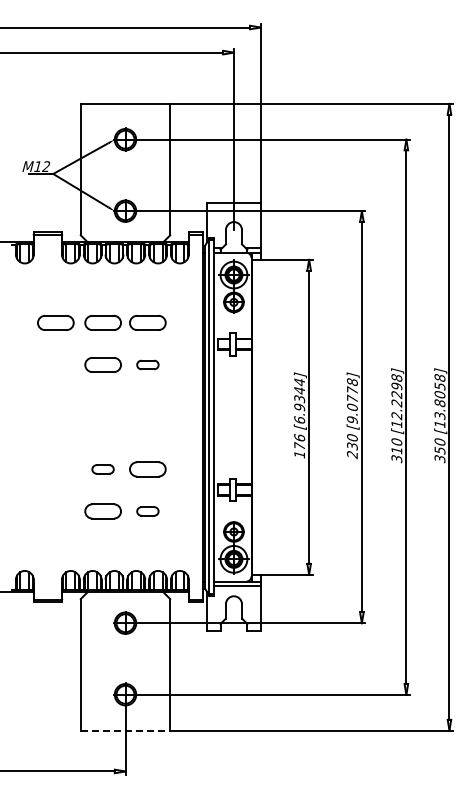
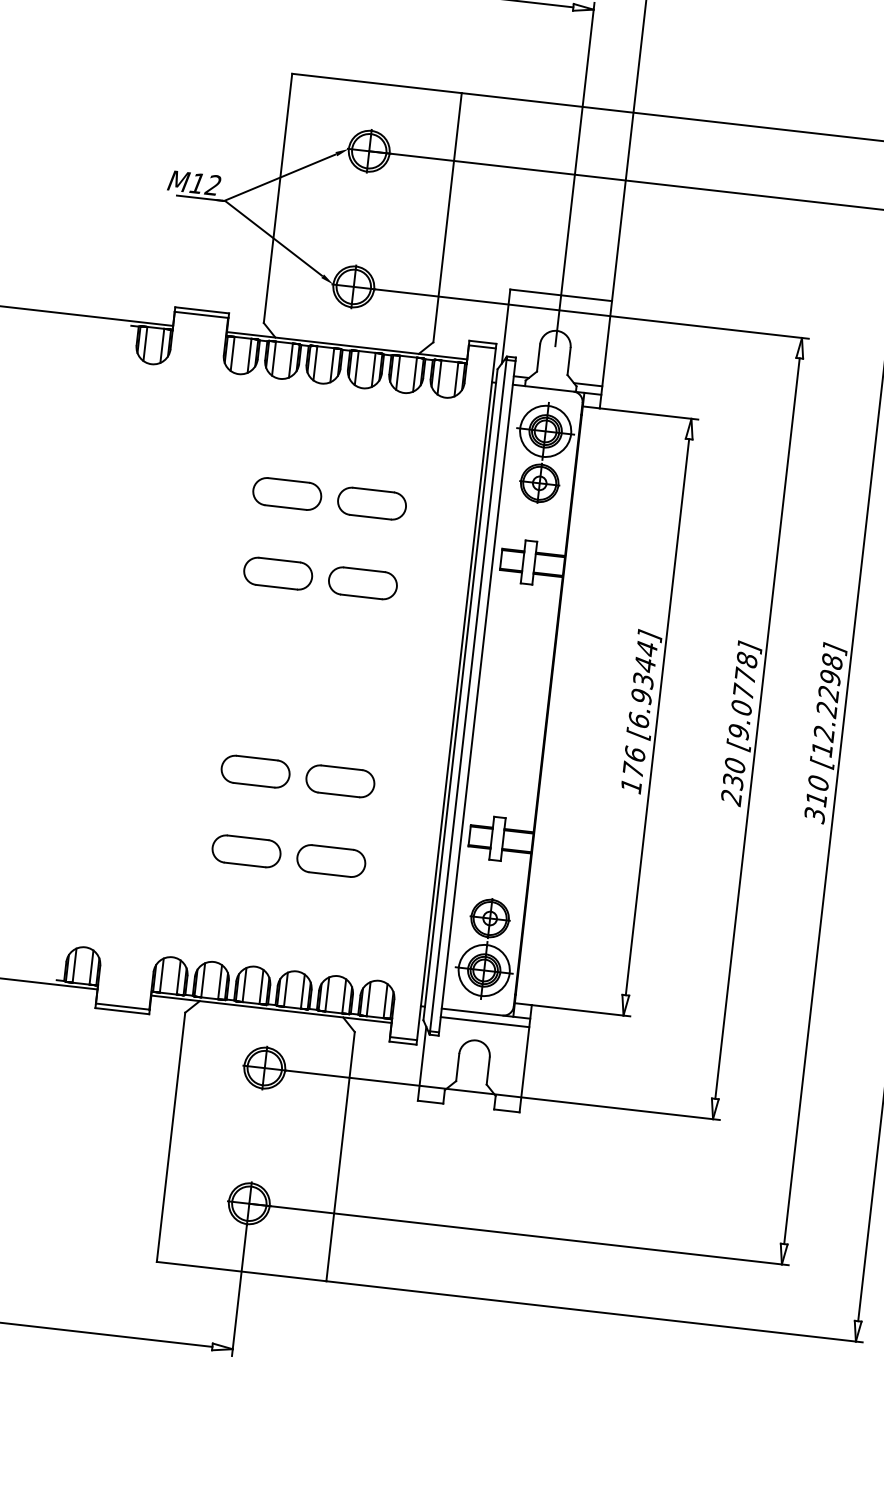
part: (55, 322) -> (197, 482), removed
part: (147, 364) -> (362, 582), size x1.67
part: (102, 469) -> (254, 771), size x1.67
part: (147, 511) -> (330, 861), size x1.67
line: (125, 730) -> (241, 1271), dashed -> solid

